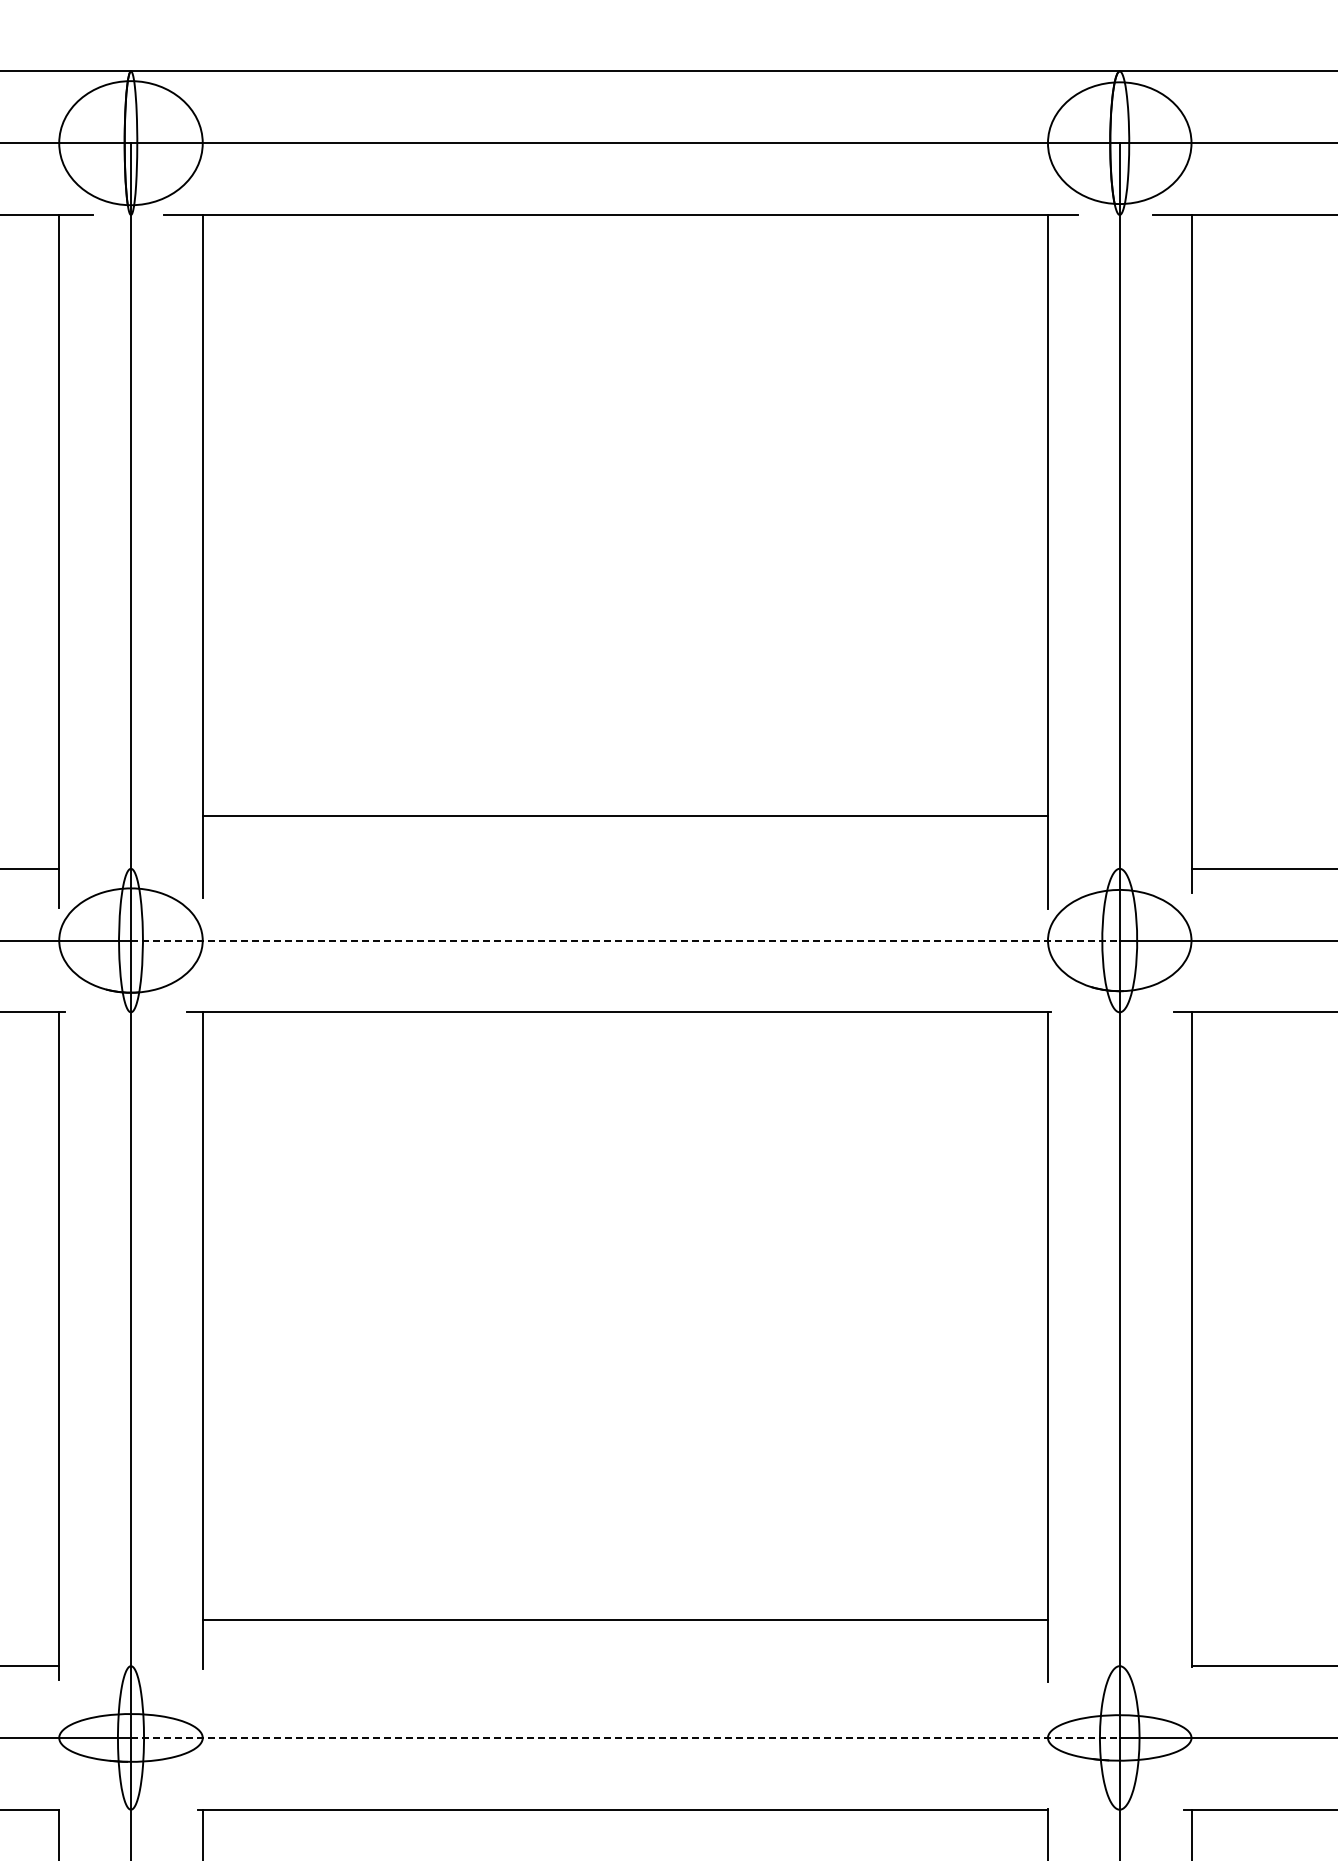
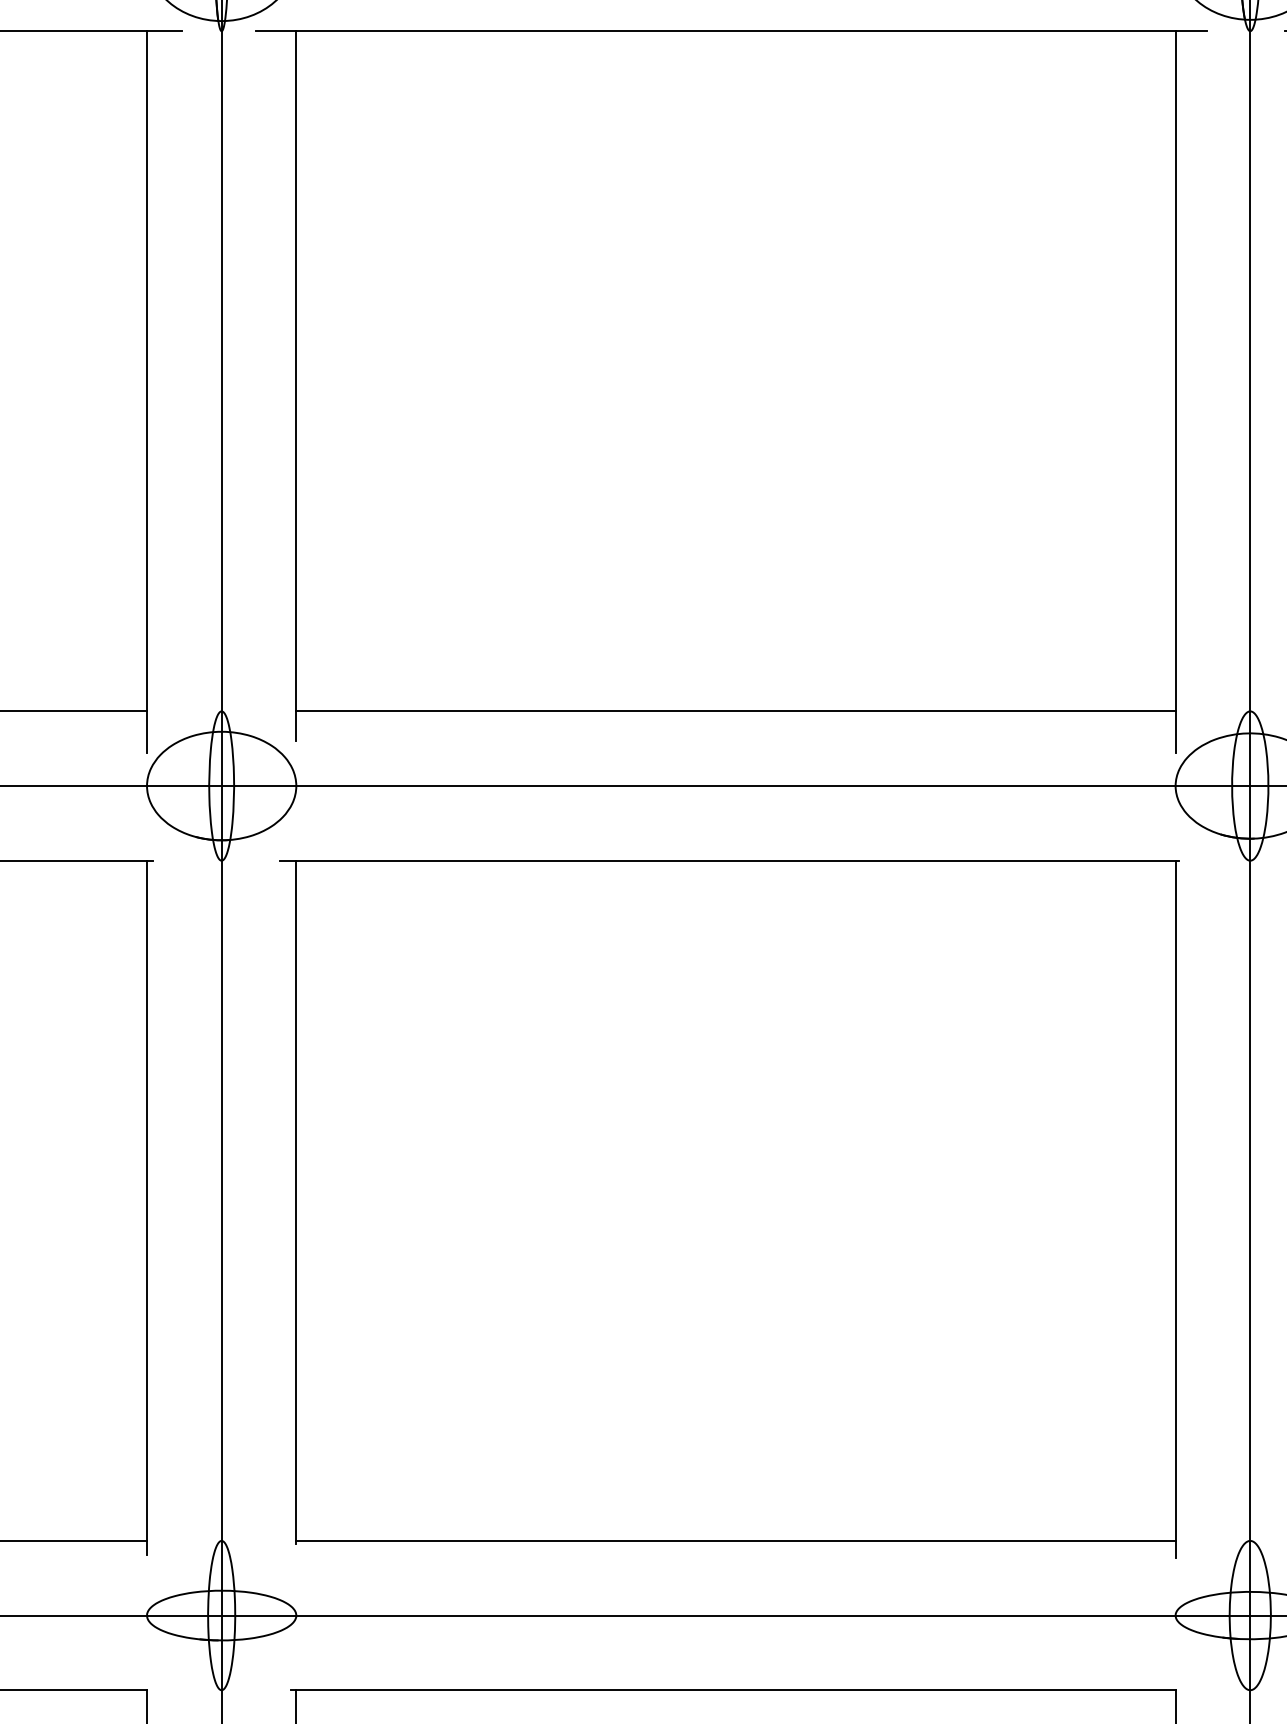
line: (624, 815) -> (735, 711), moved
line: (625, 940) -> (736, 785), dashed -> solid
line: (624, 1620) -> (735, 1541), moved
line: (625, 1737) -> (736, 1615), dashed -> solid

